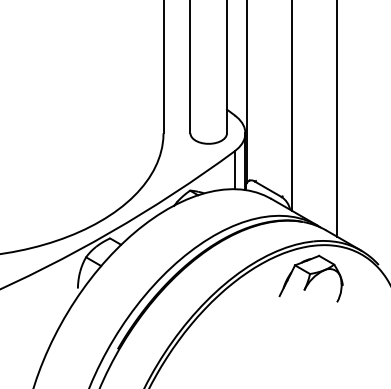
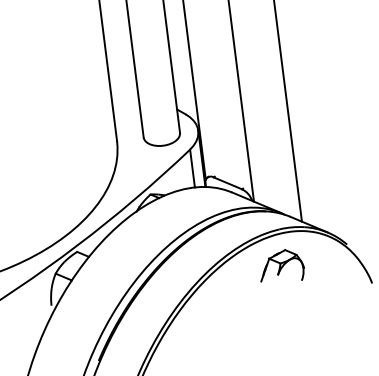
part: (310, 278) -> (281, 266), size x0.7

